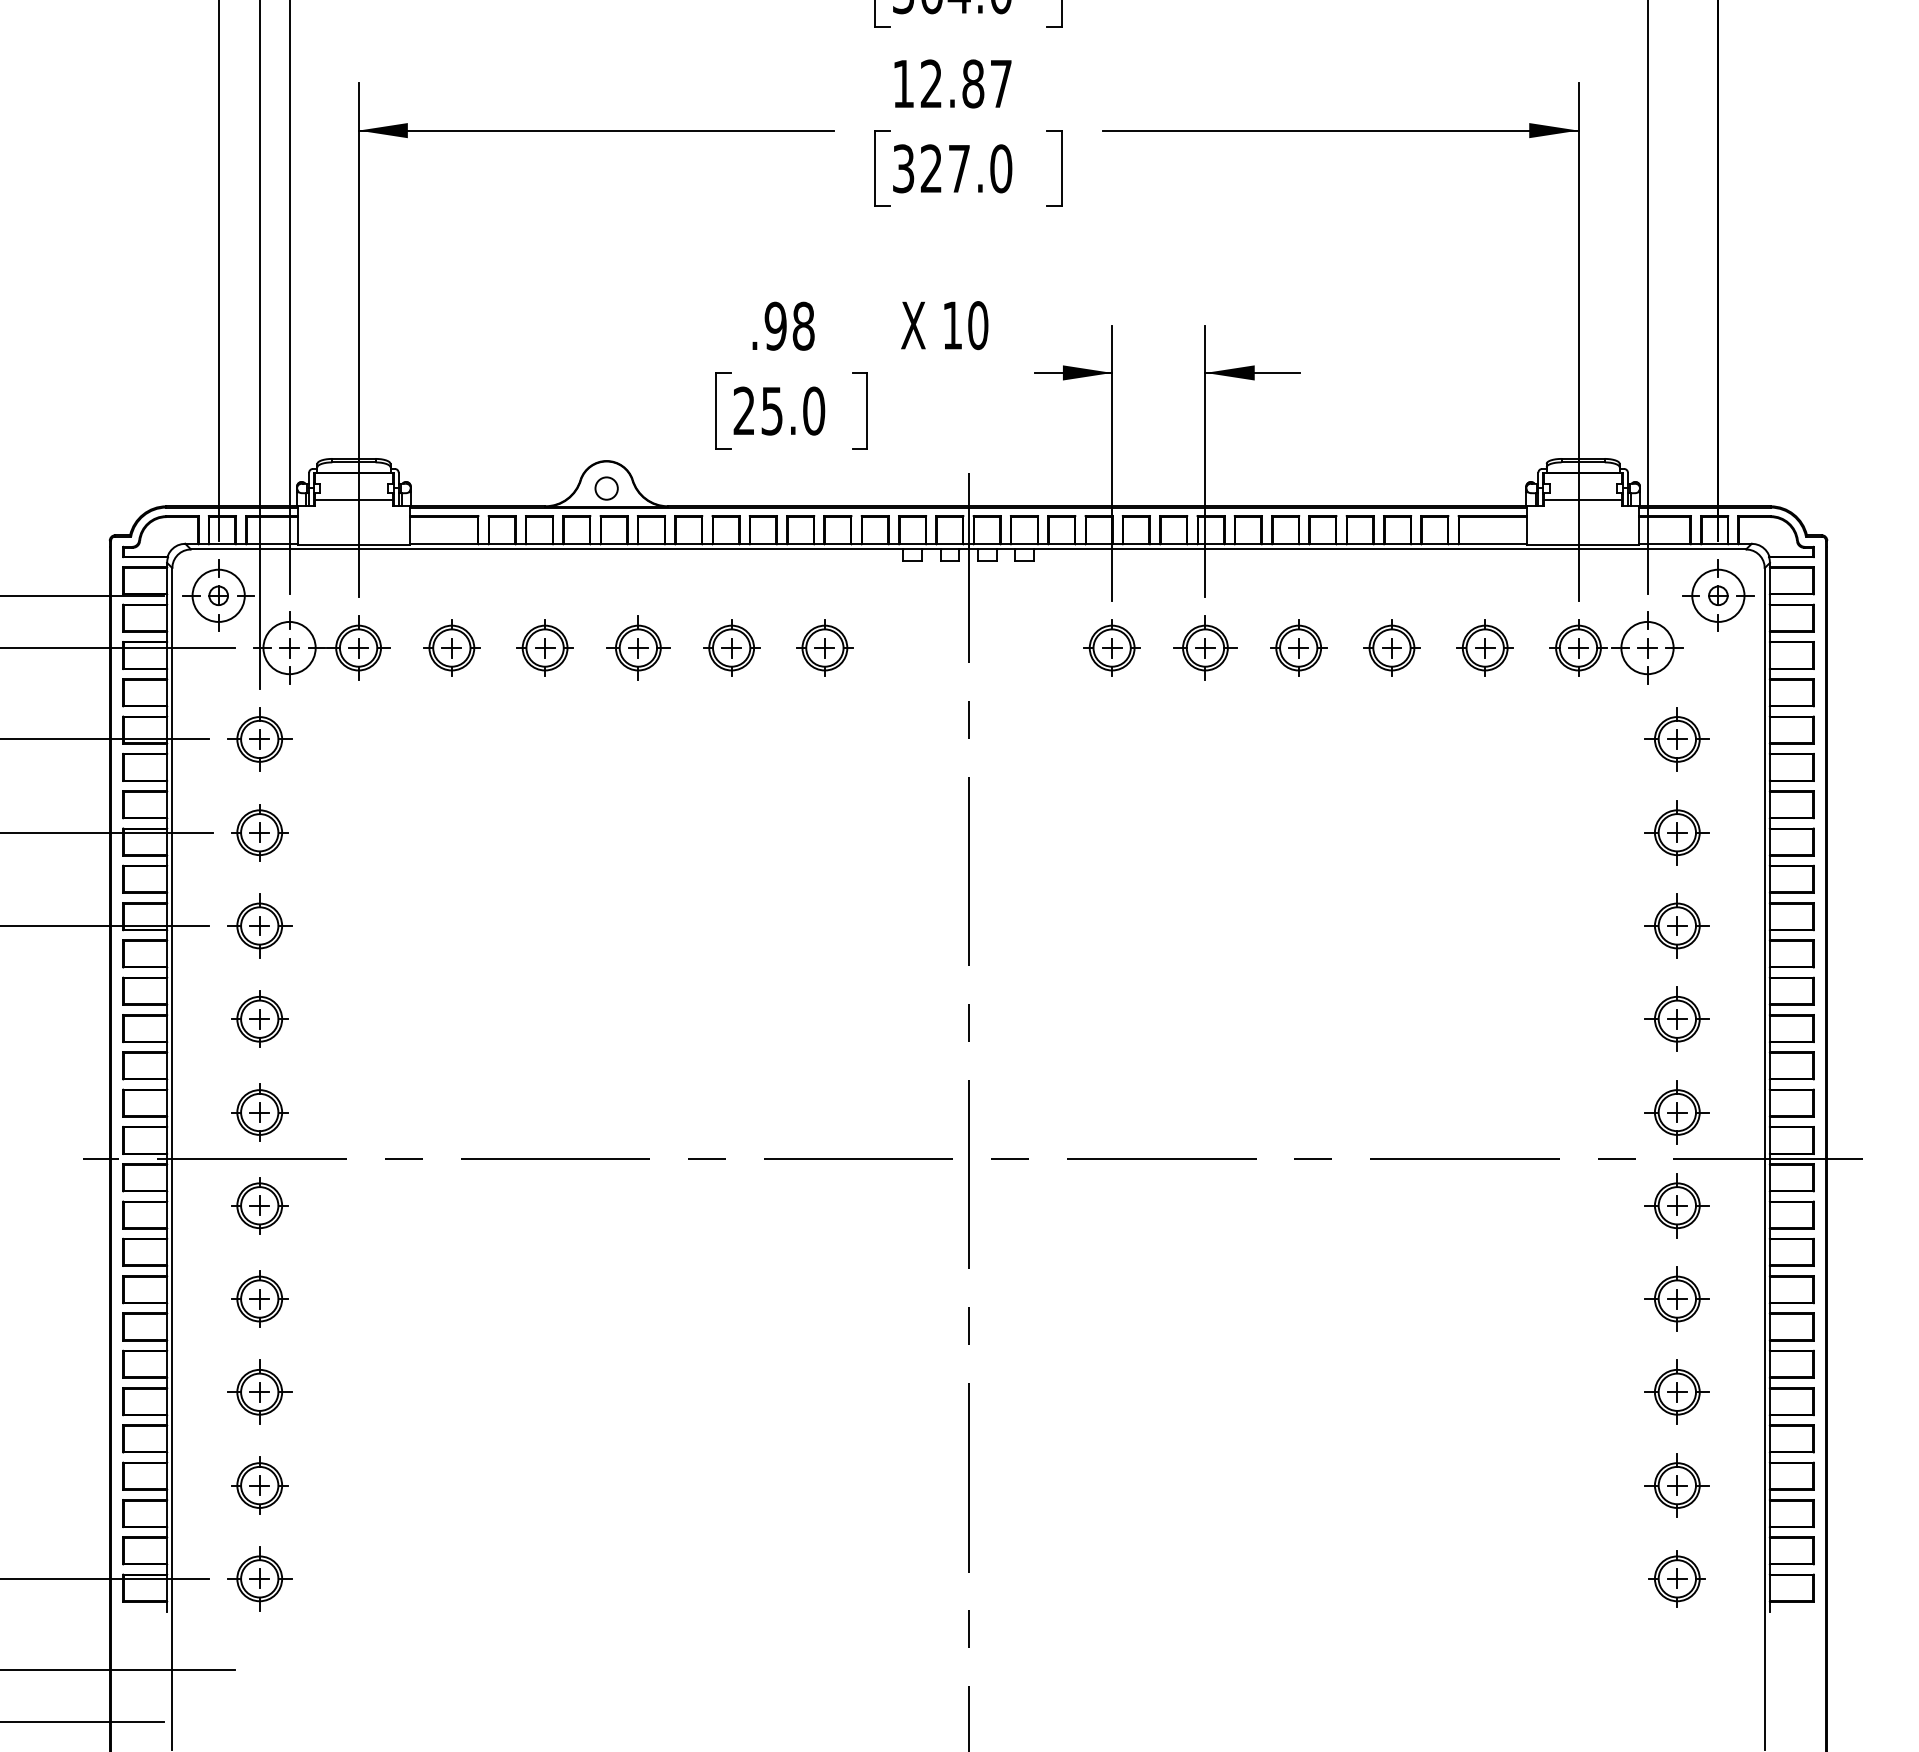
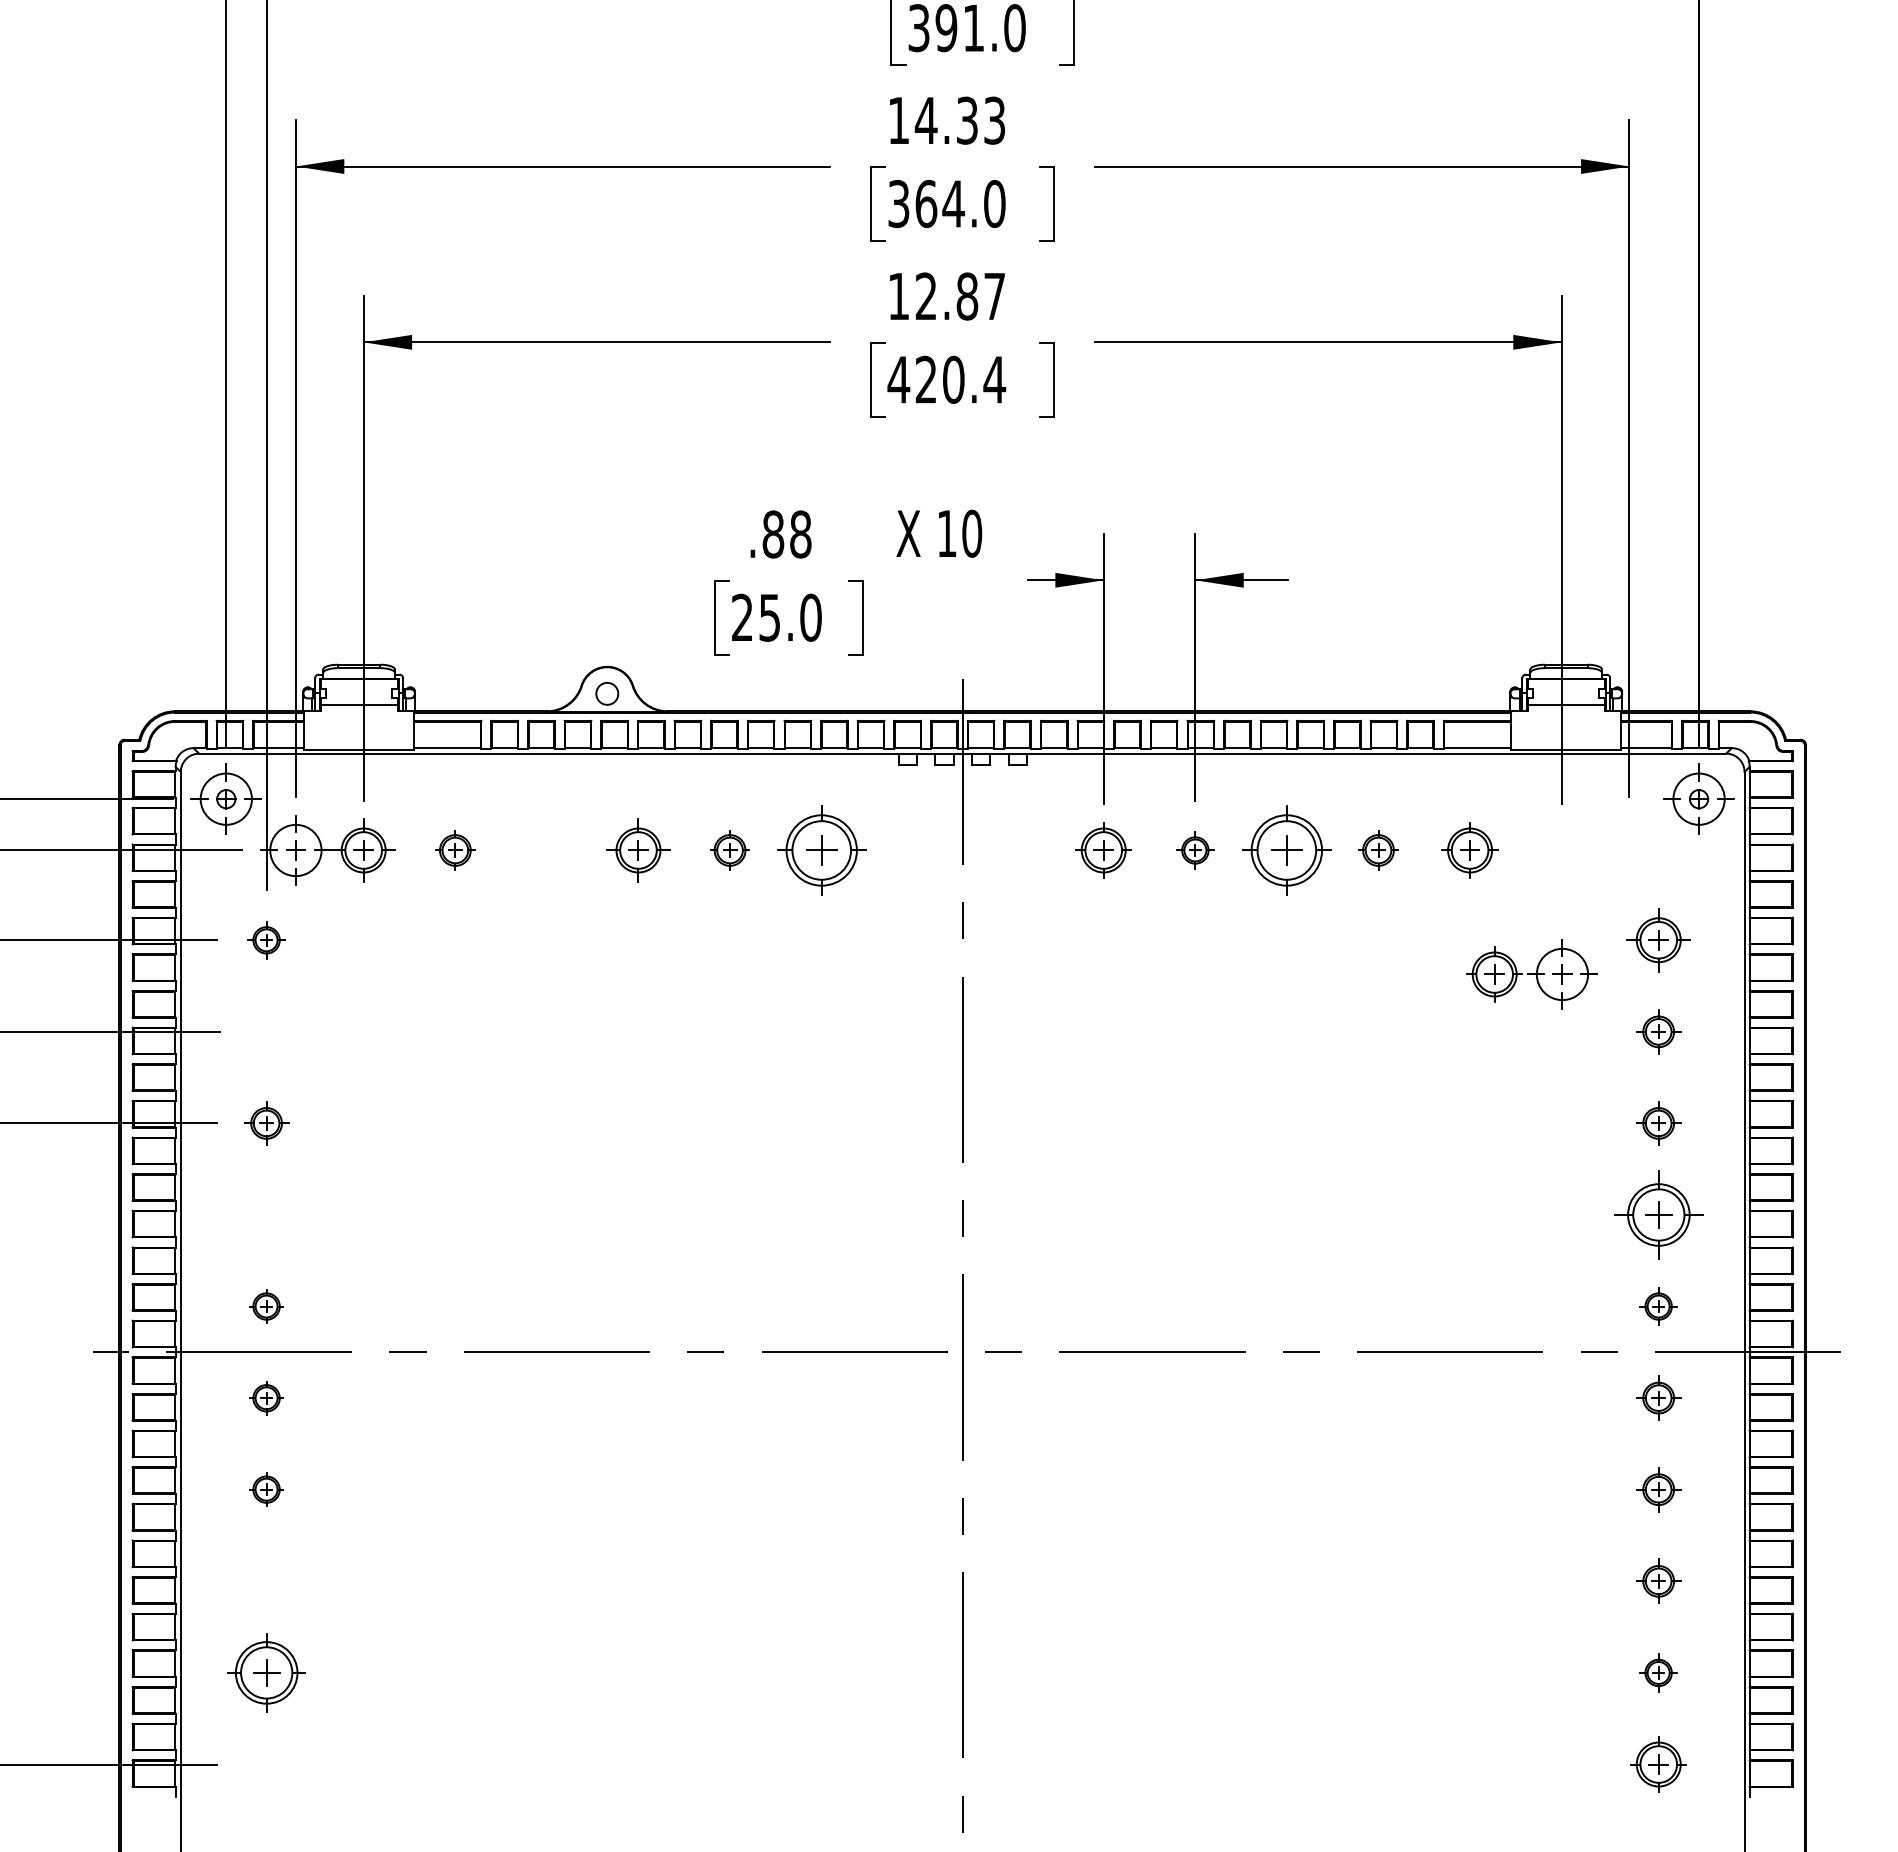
text: (952, 168) -> (946, 379), 327.0 -> 420.4
text: (775, 326) -> (773, 534), .98 -> .88
part: (452, 648) -> (455, 850), size x0.7
part: (544, 648) -> (546, 850), removed
part: (731, 648) -> (729, 850), size x0.7
part: (824, 648) -> (821, 850), size x1.6
part: (1205, 648) -> (1195, 850), size x0.6
part: (1298, 648) -> (1286, 850), size x1.6
part: (1391, 648) -> (1378, 850), size x0.7
part: (1615, 648) -> (1531, 974), moved
part: (259, 739) -> (266, 940), size x0.6
part: (259, 832) -> (266, 1031), removed
part: (1677, 832) -> (1658, 1031), size x0.7
part: (259, 926) -> (266, 1123), size x0.7
part: (1677, 926) -> (1658, 1123), size x0.7
part: (259, 1018) -> (266, 1214), removed
part: (1677, 1018) -> (1658, 1214), size x1.4
part: (259, 1112) -> (266, 1306), size x0.6
part: (1677, 1112) -> (1658, 1306), size x0.6
part: (1677, 1205) -> (1658, 1397), size x0.7
part: (259, 1206) -> (266, 1398), size x0.6
part: (259, 1298) -> (266, 1489), size x0.6
part: (1677, 1298) -> (1658, 1489), size x0.7
part: (259, 1392) -> (266, 1581), removed
part: (1677, 1392) -> (1658, 1581), size x0.7
part: (259, 1485) -> (266, 1672), size x1.4
part: (1677, 1485) -> (1658, 1672), size x0.6
part: (259, 1578) -> (266, 1764), removed

